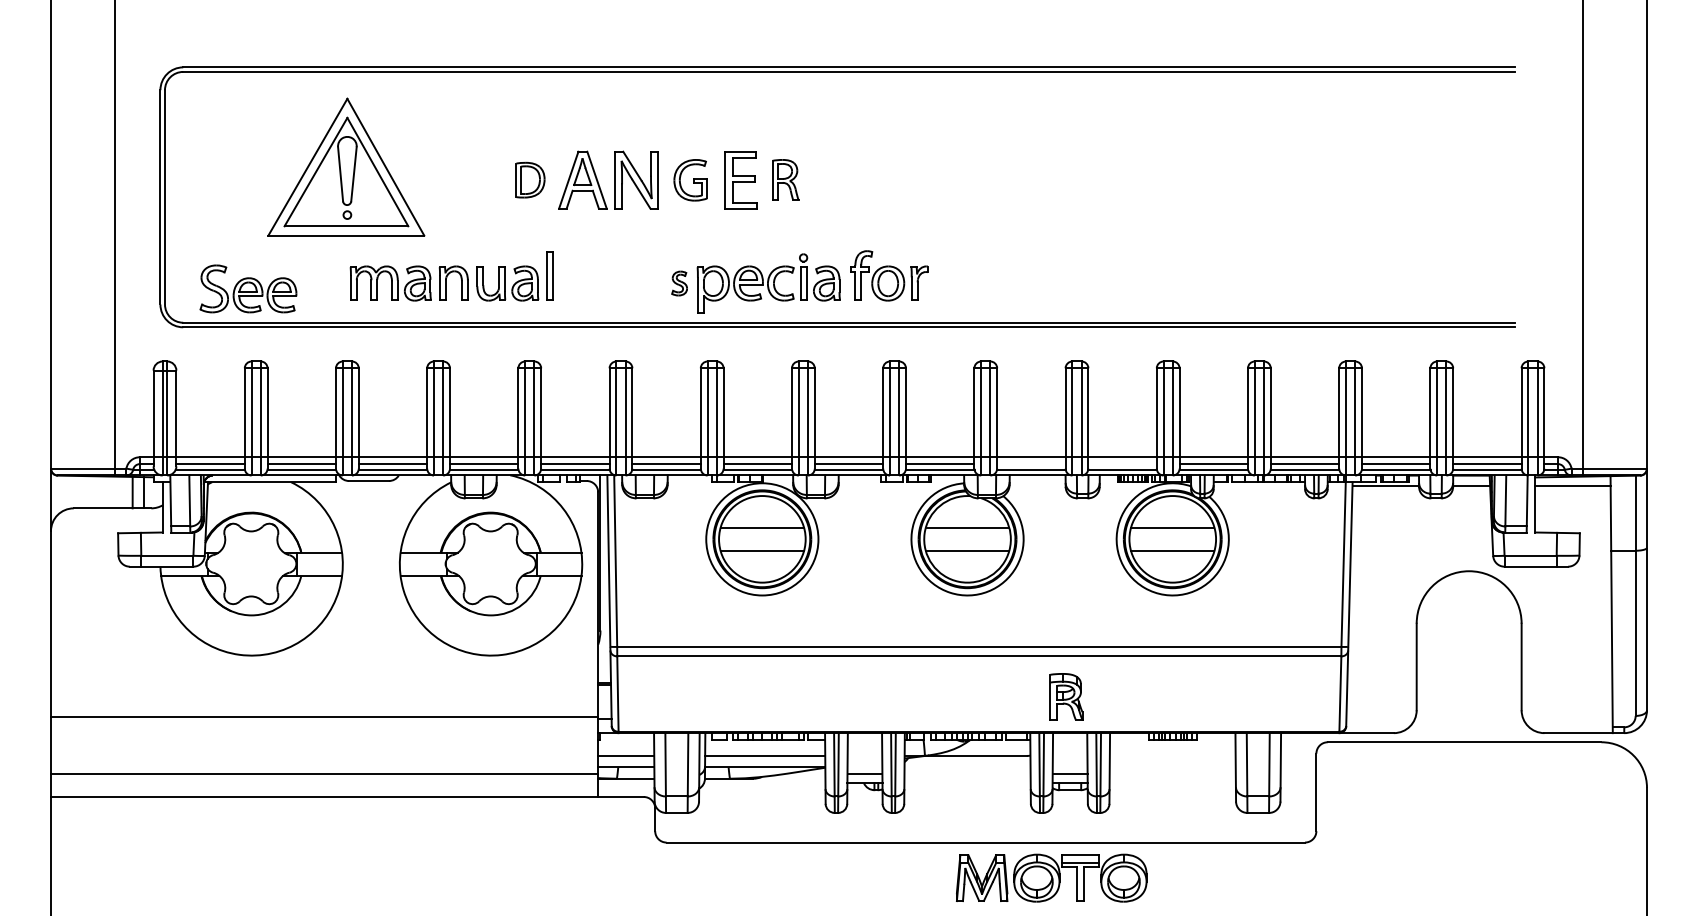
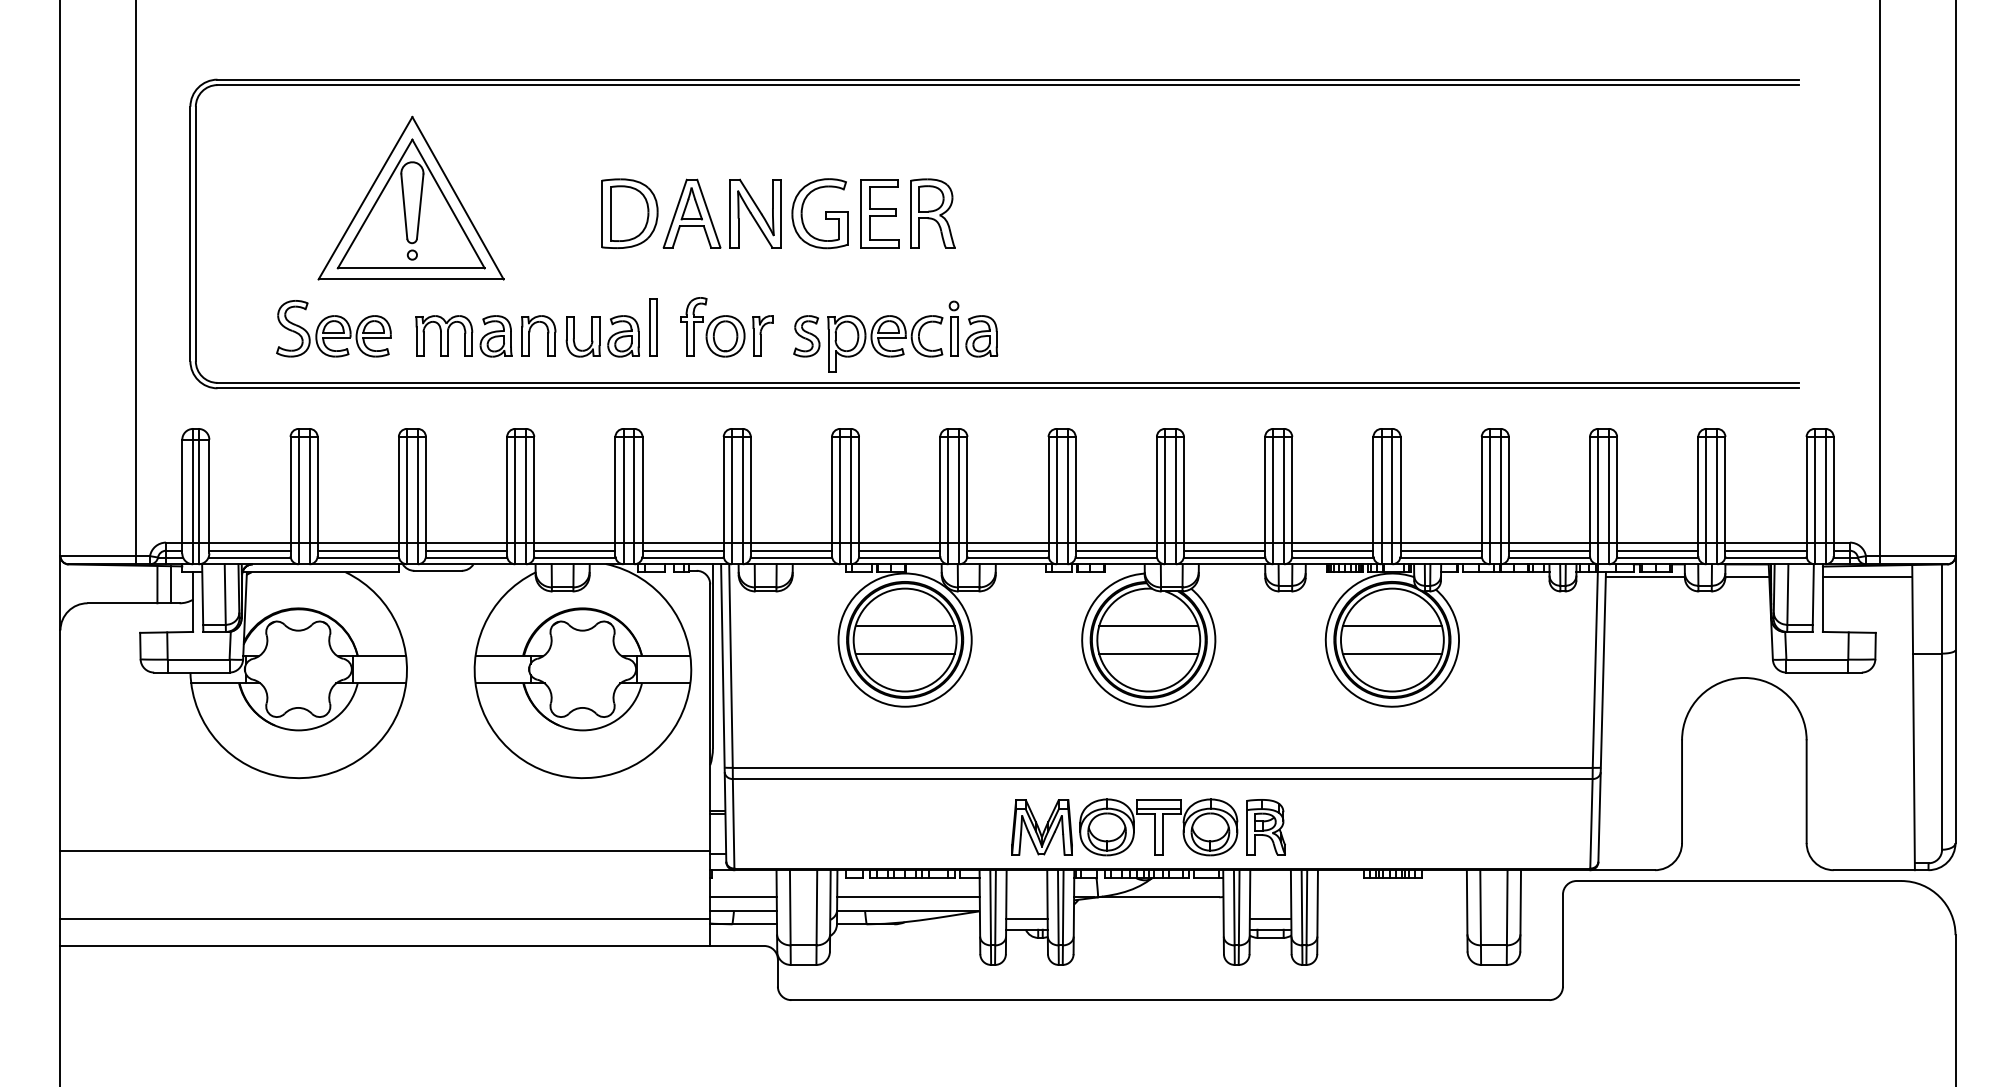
part: (530, 180) -> (629, 213), size x1.67
part: (690, 180) -> (819, 213), size x1.43
part: (785, 180) -> (932, 213), size x1.43
part: (889, 276) -> (726, 327), moved
part: (679, 283) -> (806, 336), size x1.43
part: (248, 288) -> (333, 328), moved
line: (1031, 463) -> (1224, 550), added
line: (1122, 463) -> (1332, 550), added
part: (1051, 878) -> (1124, 827), moved

